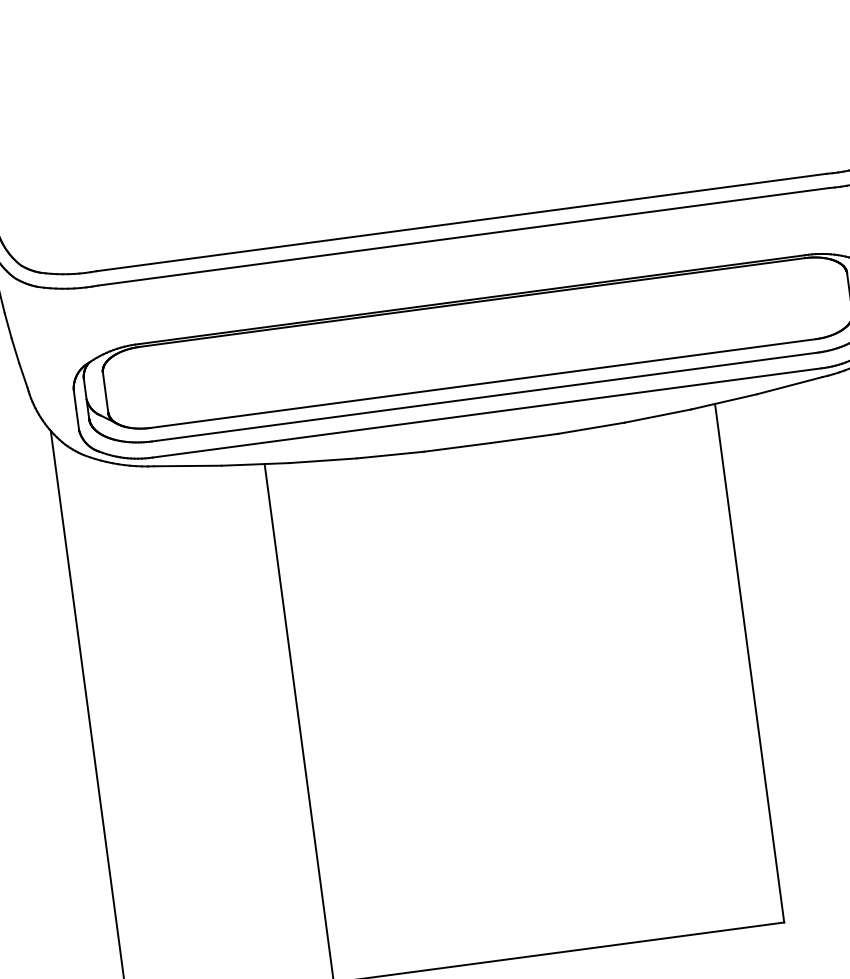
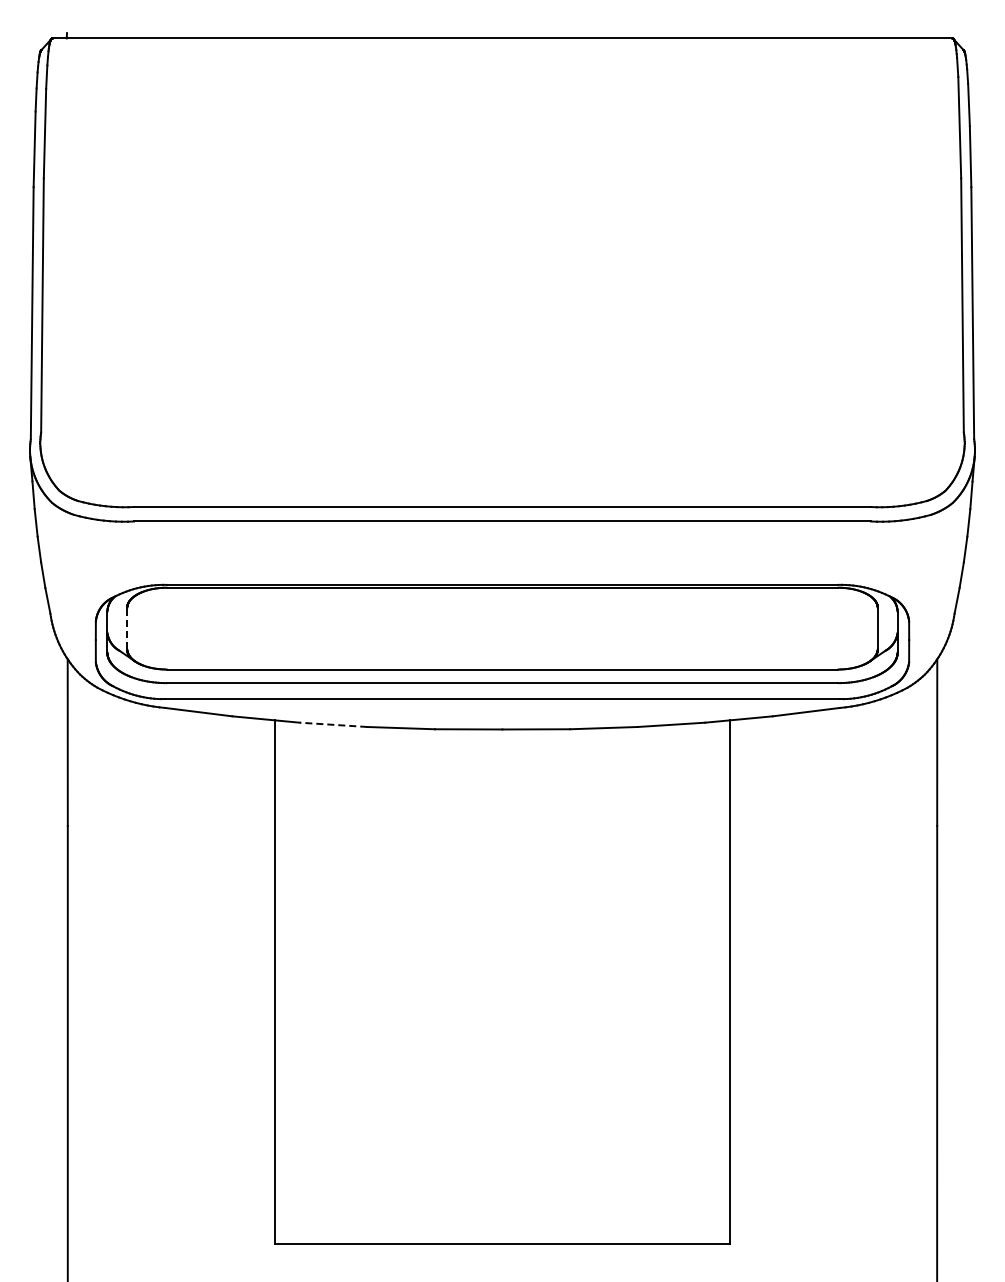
line: (105, 392) -> (127, 628), solid -> dashed
line: (322, 460) -> (333, 724), solid -> dashed

